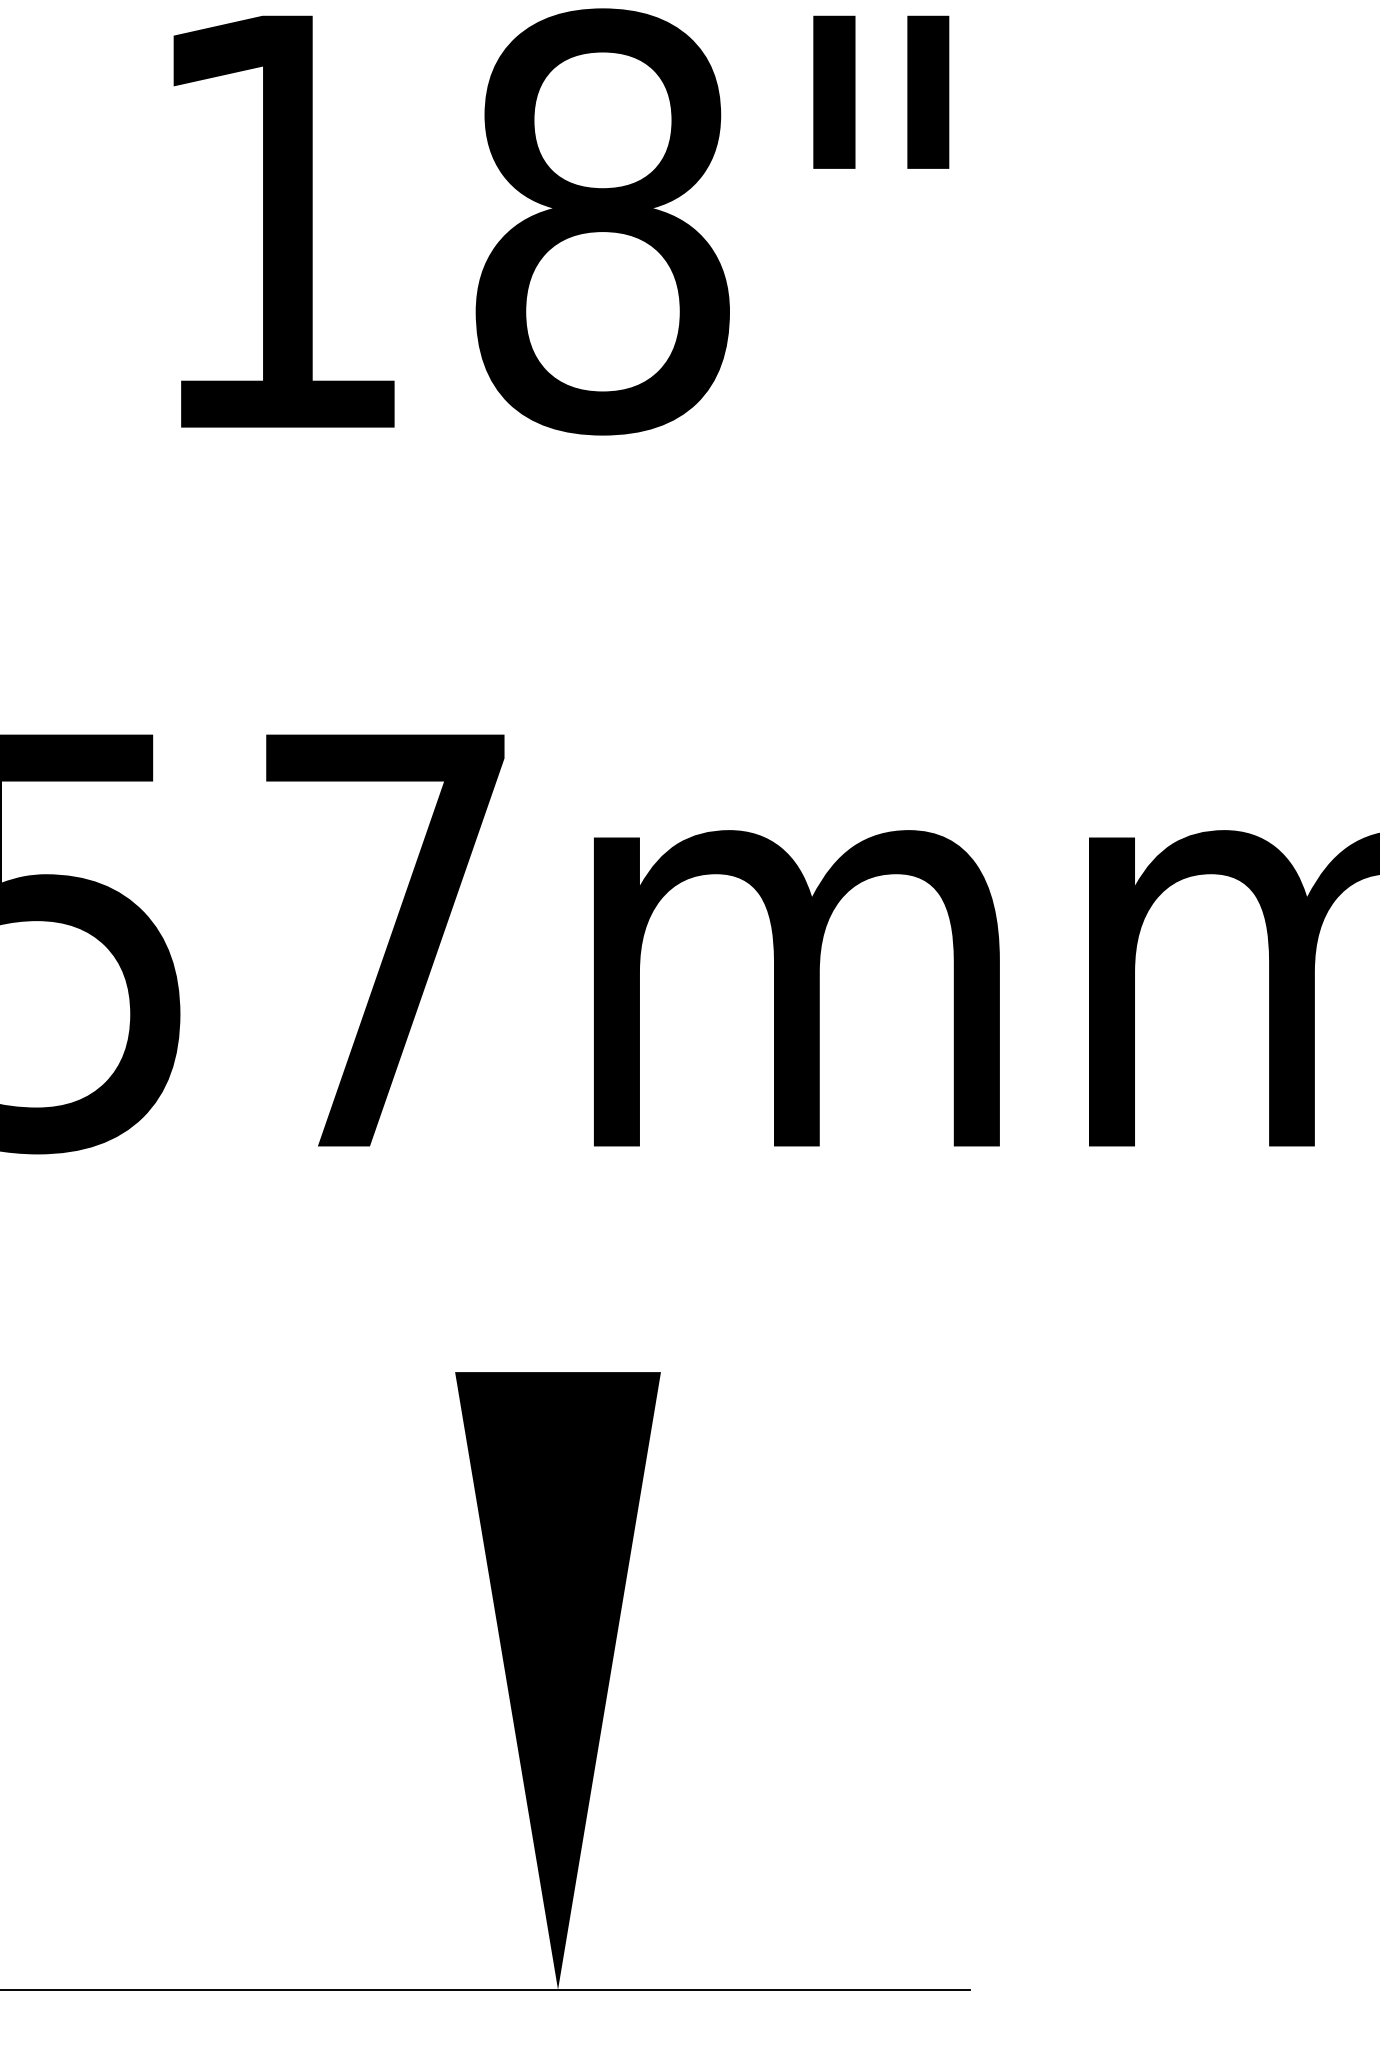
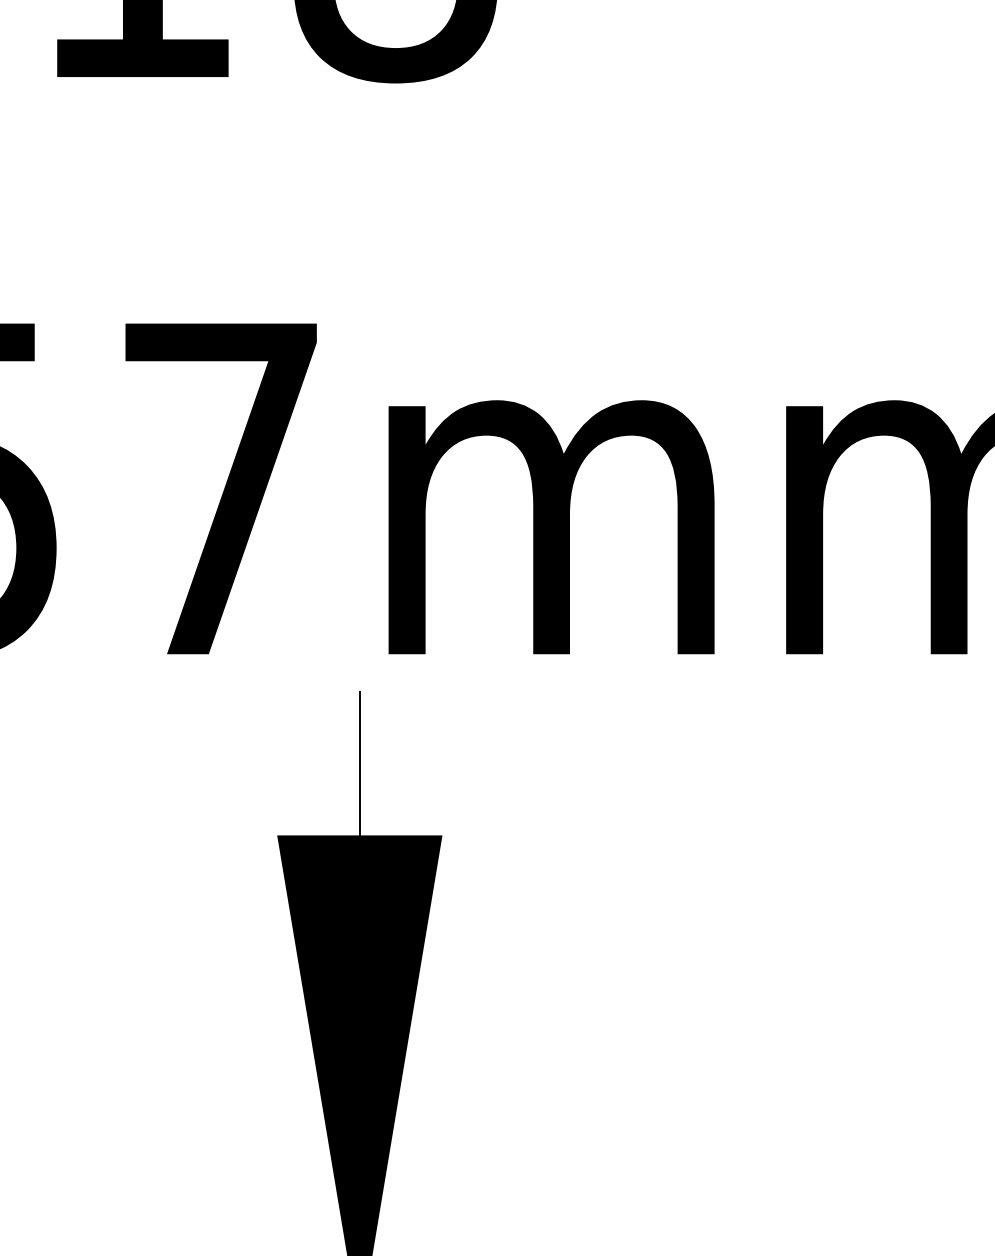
line: (558, 1282) -> (360, 763), added

